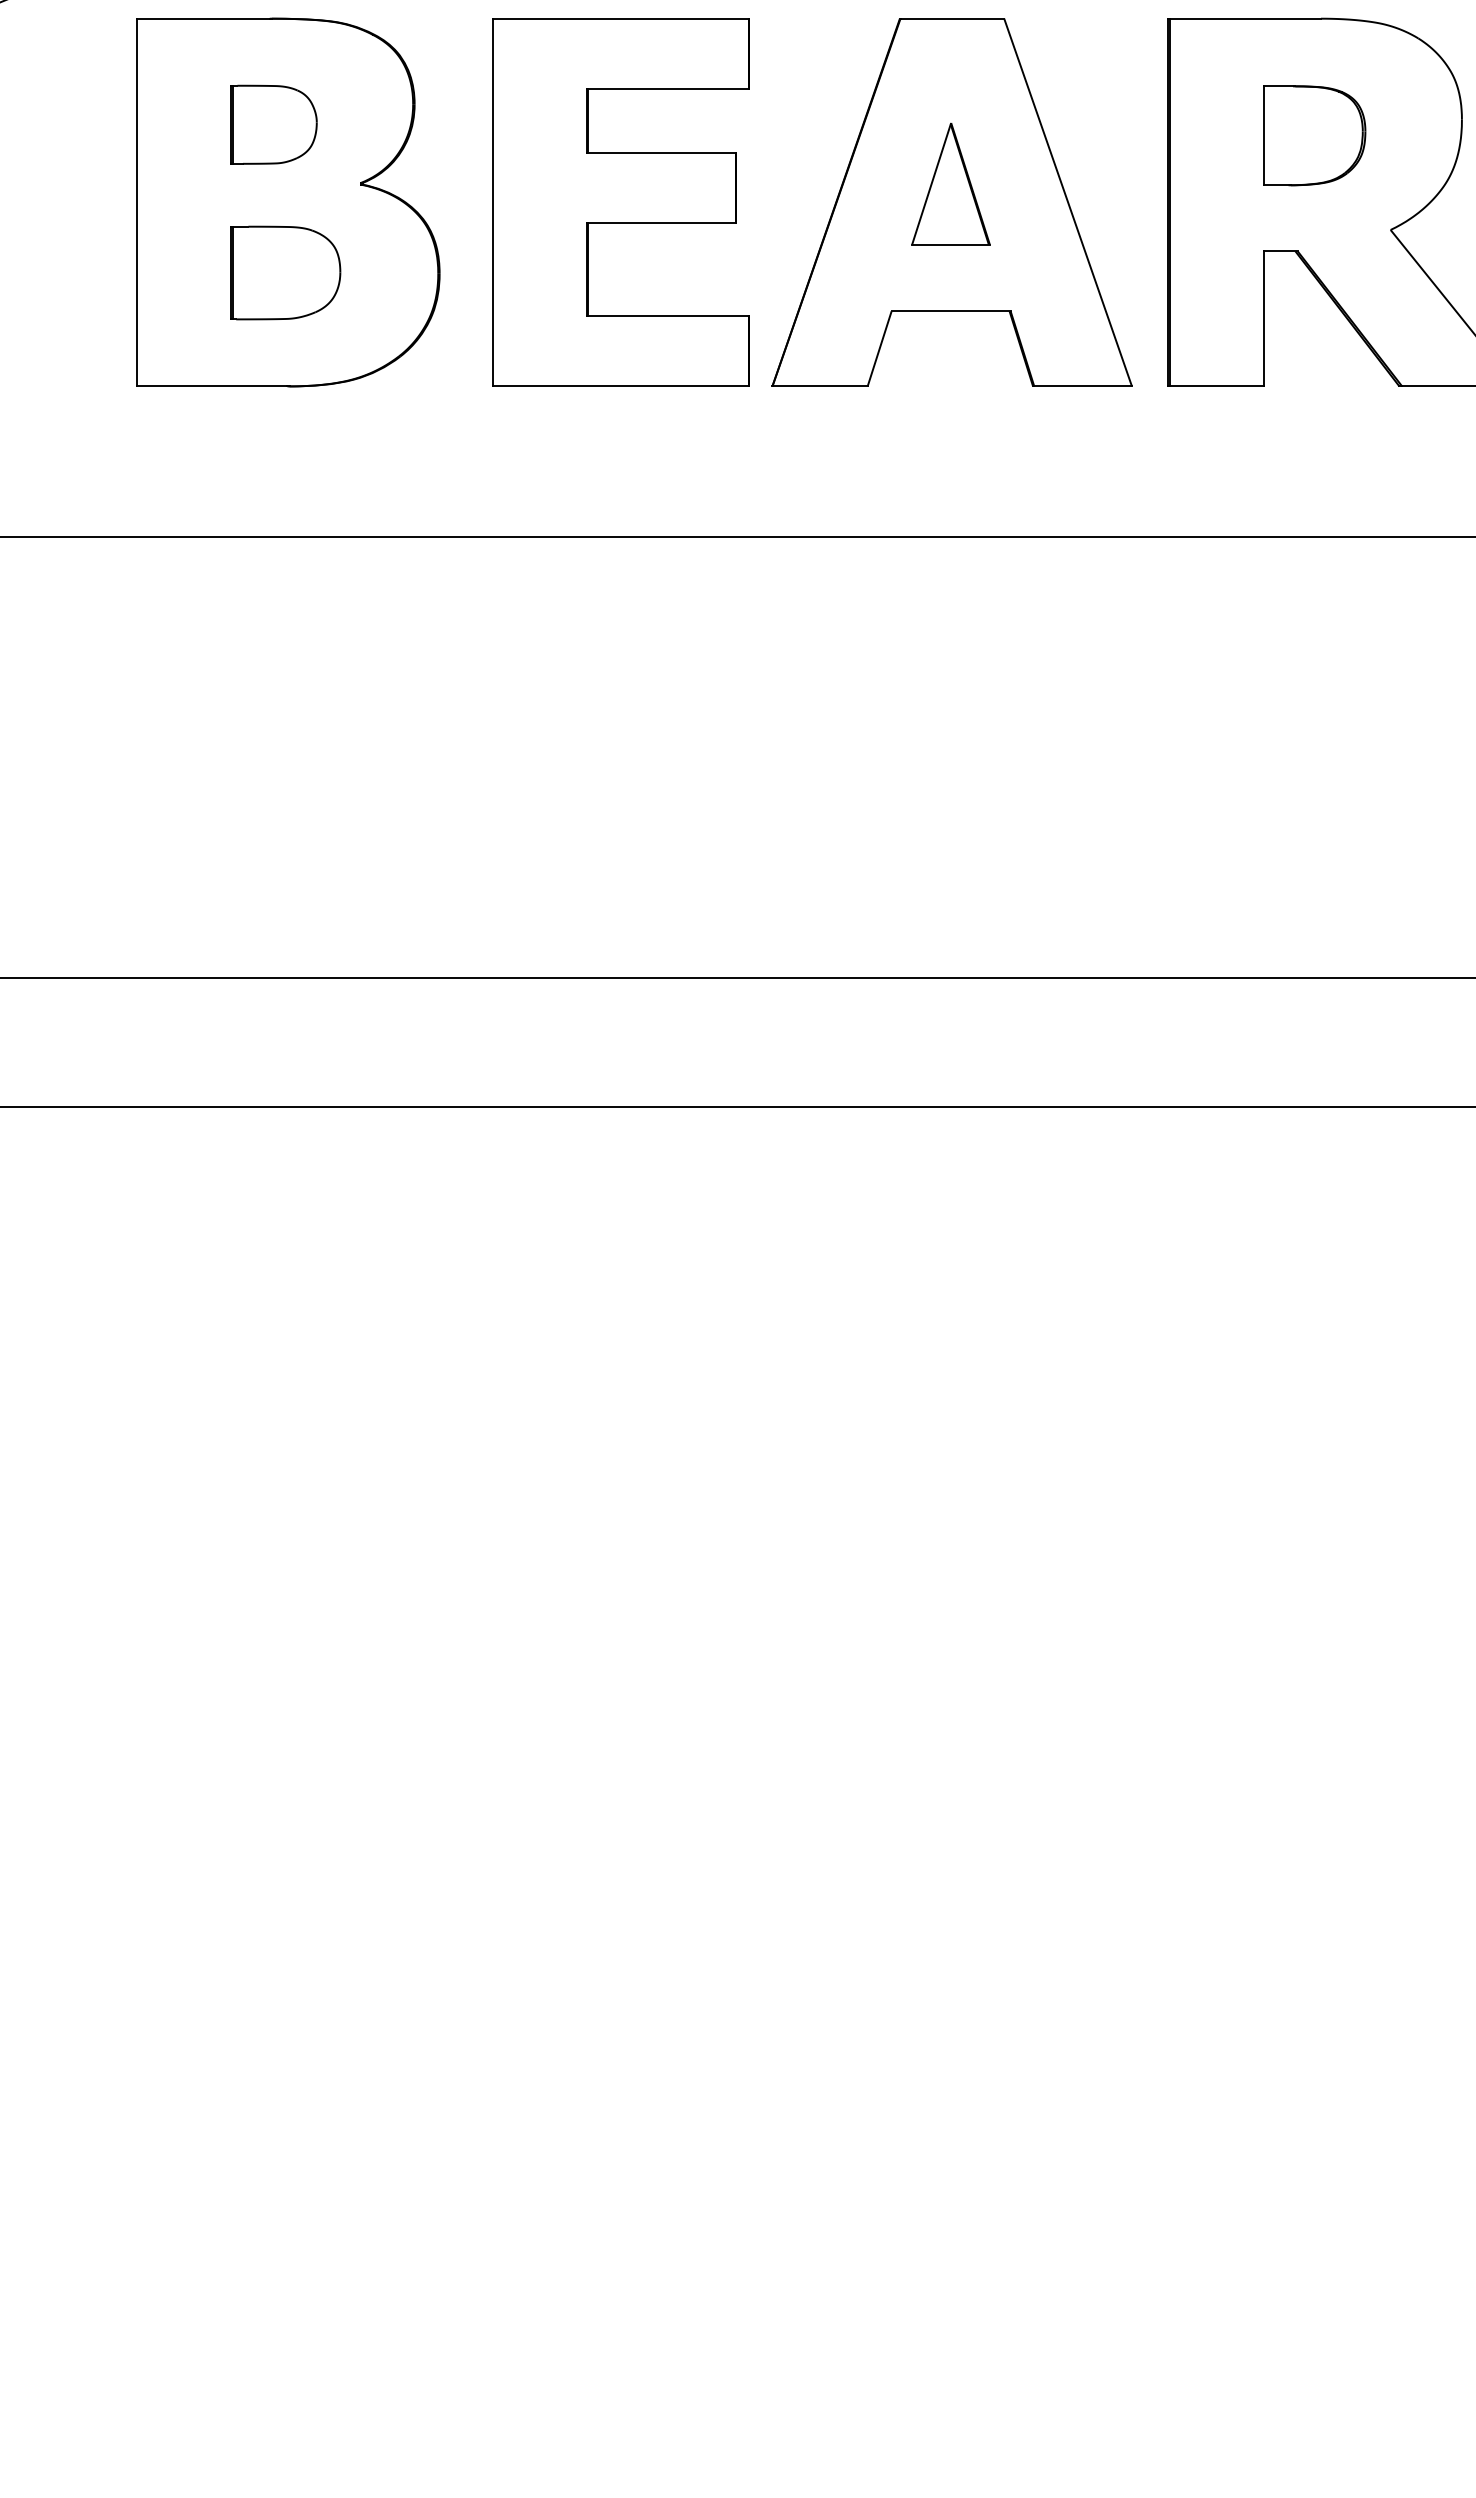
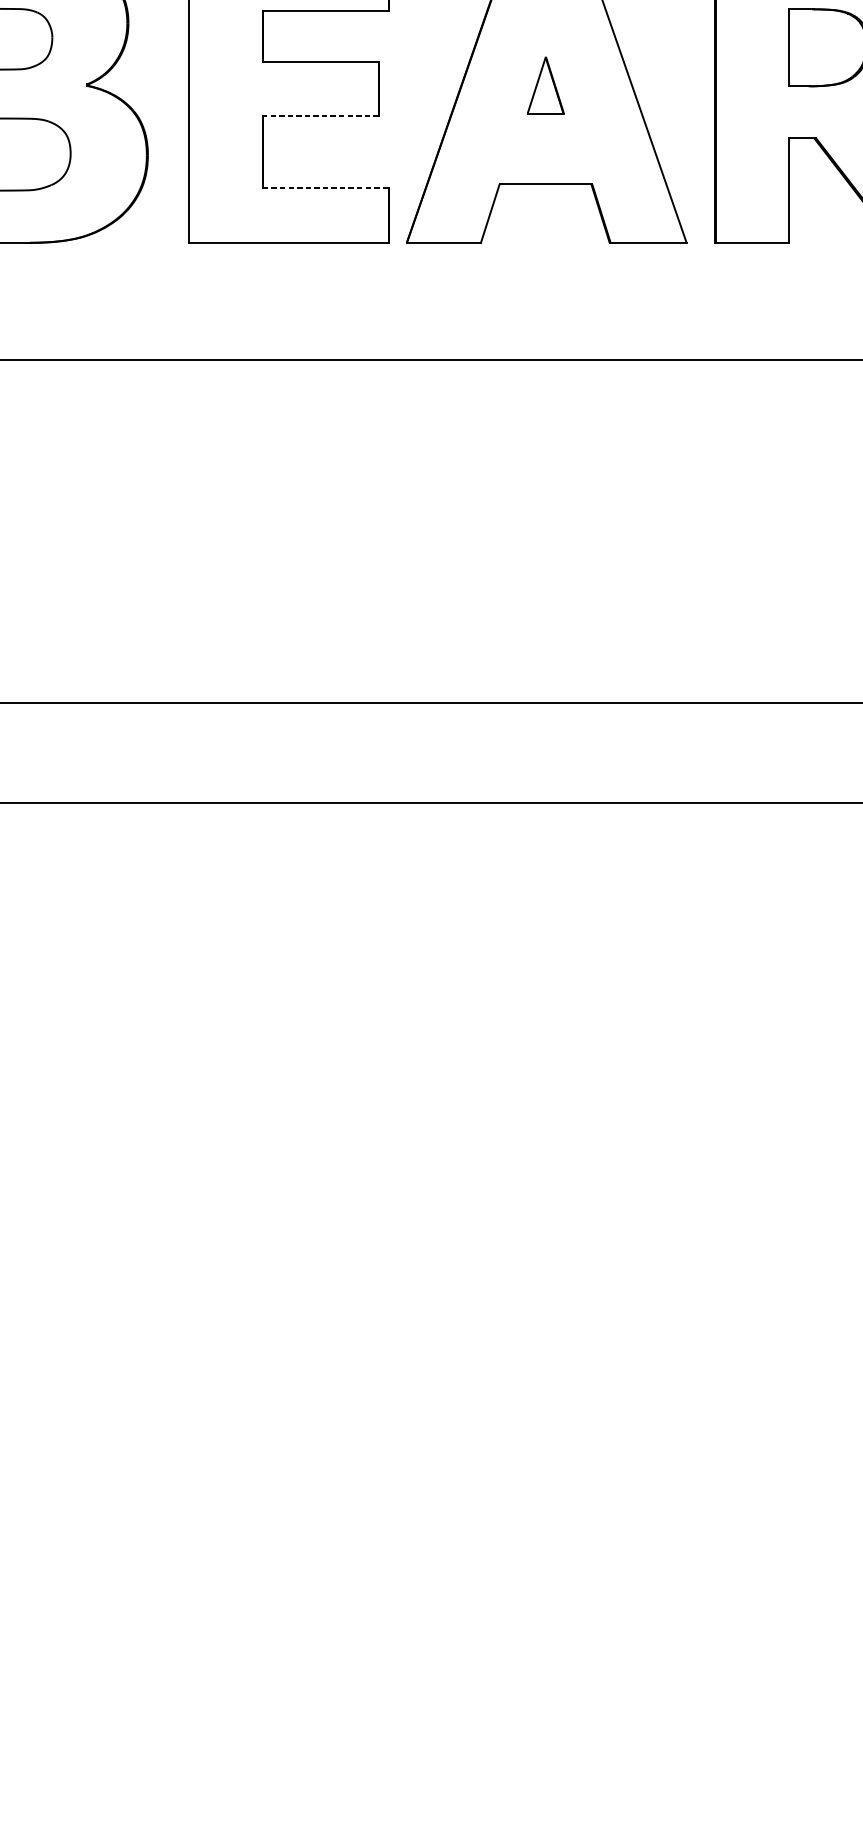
part: (950, 183) -> (545, 84), size x0.6
line: (661, 223) -> (320, 116), solid -> dashed
line: (668, 316) -> (326, 188), solid -> dashed

